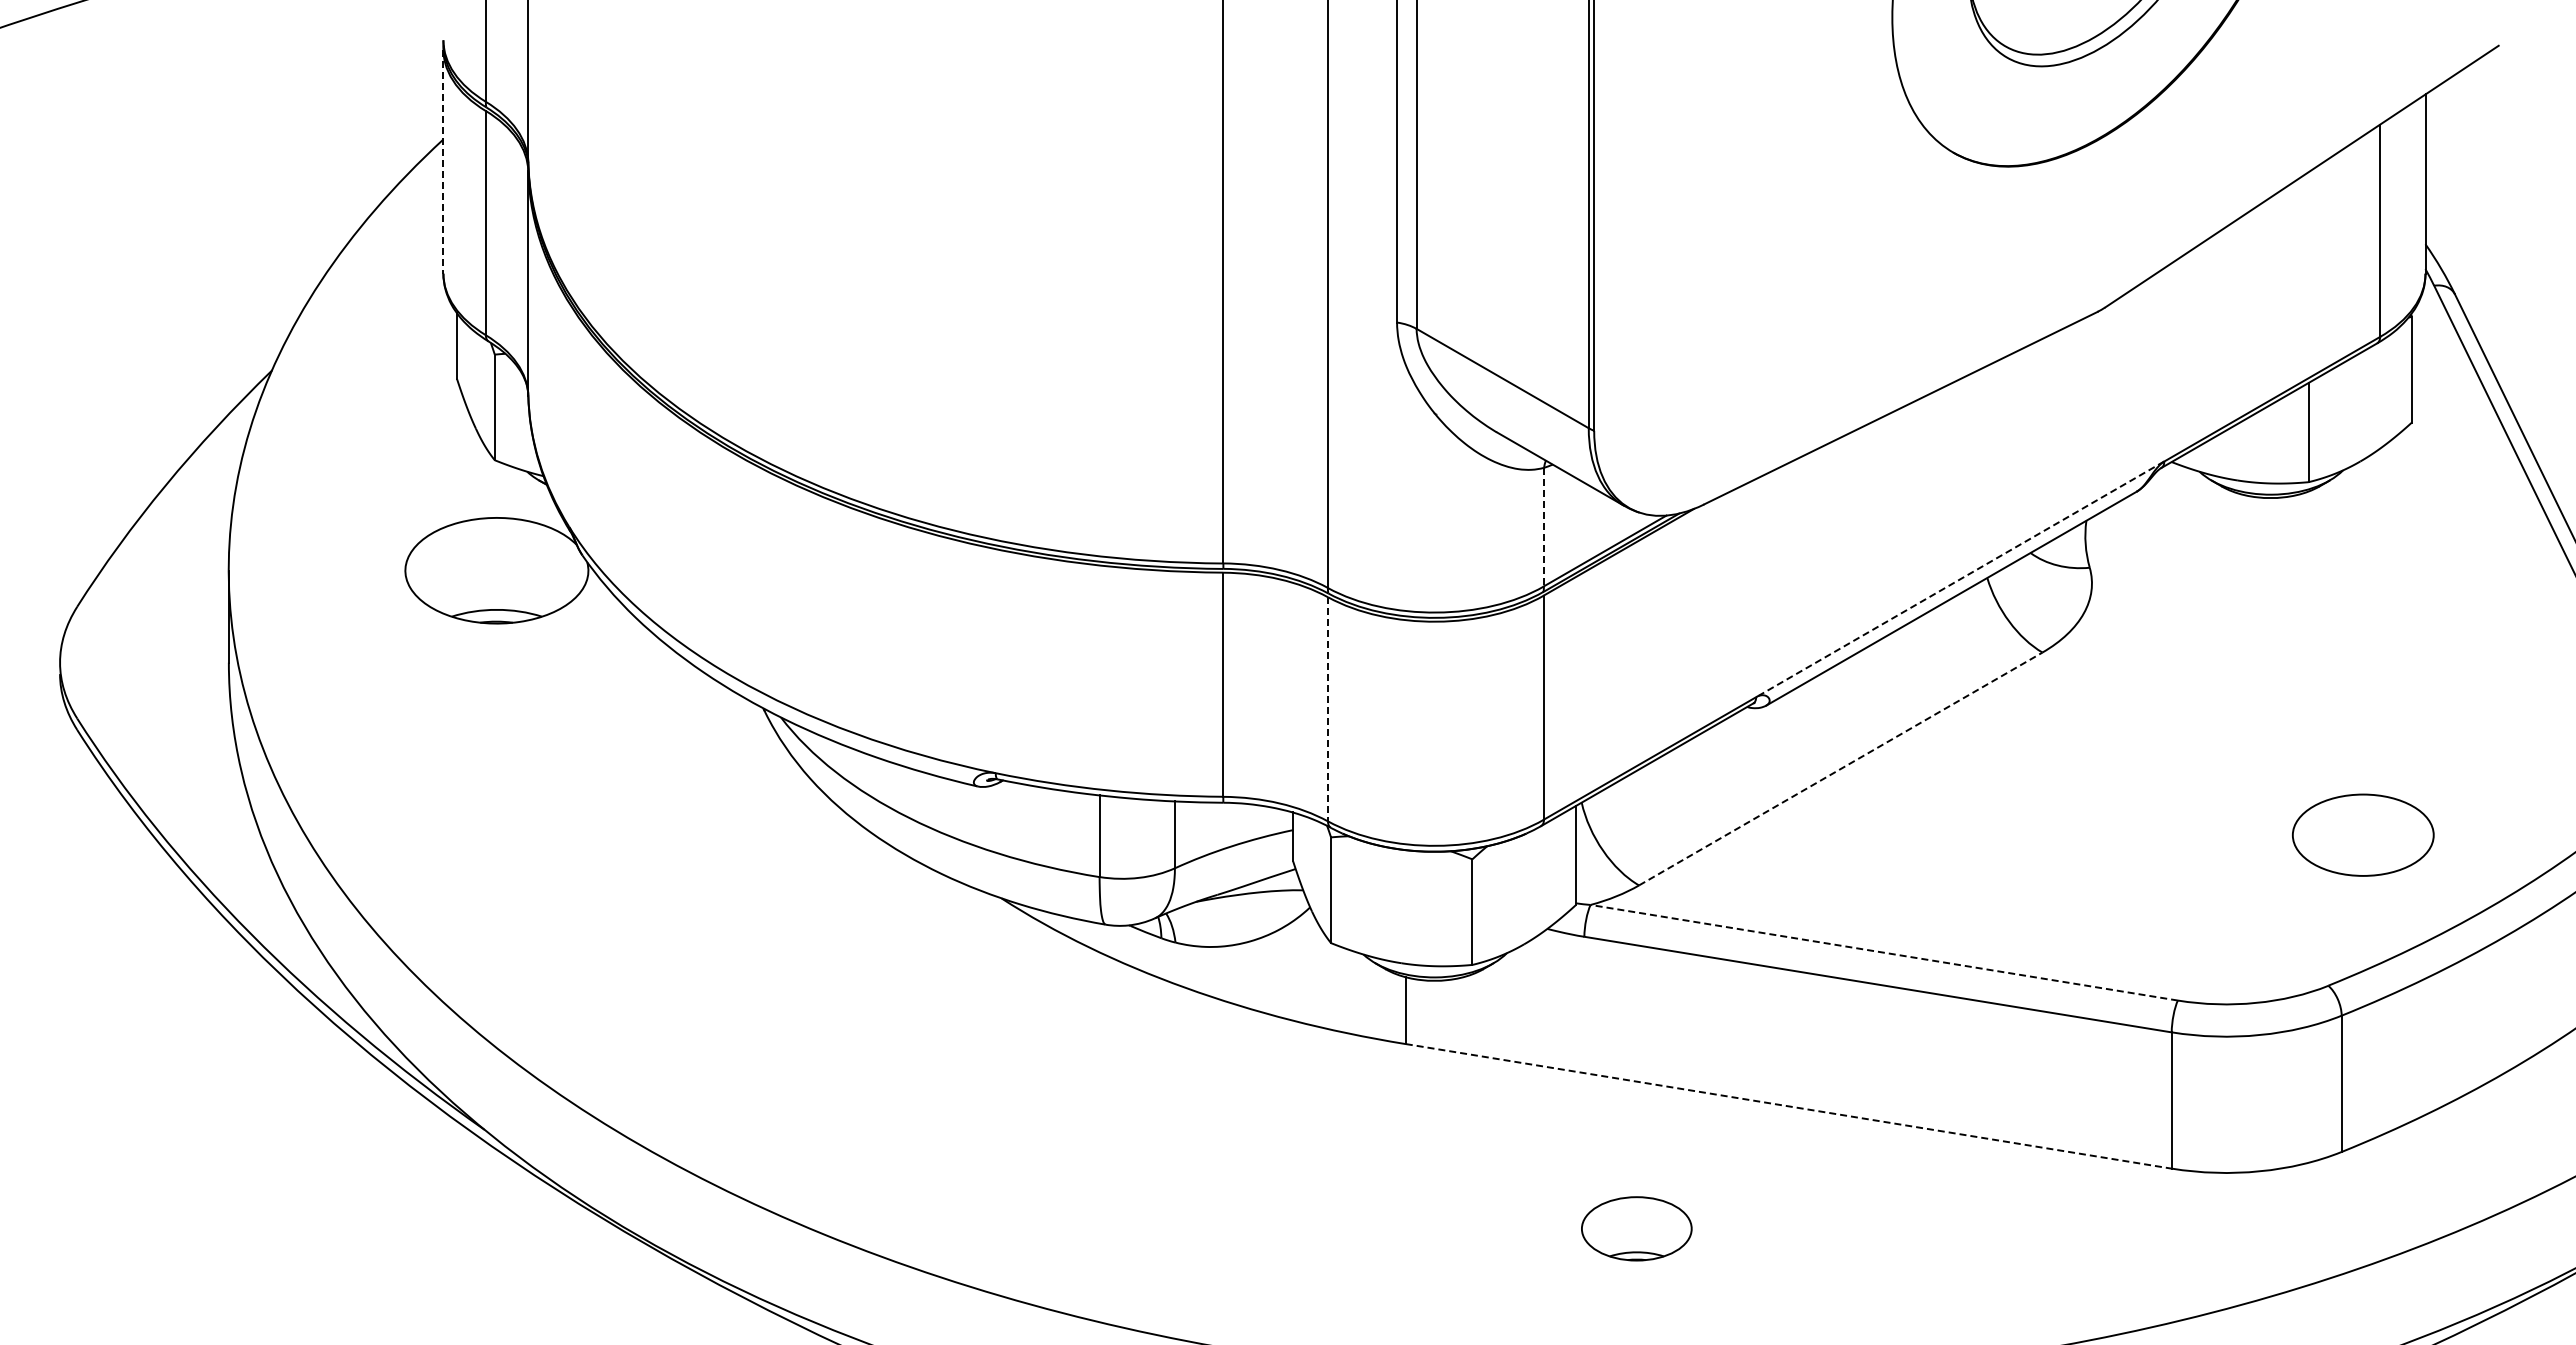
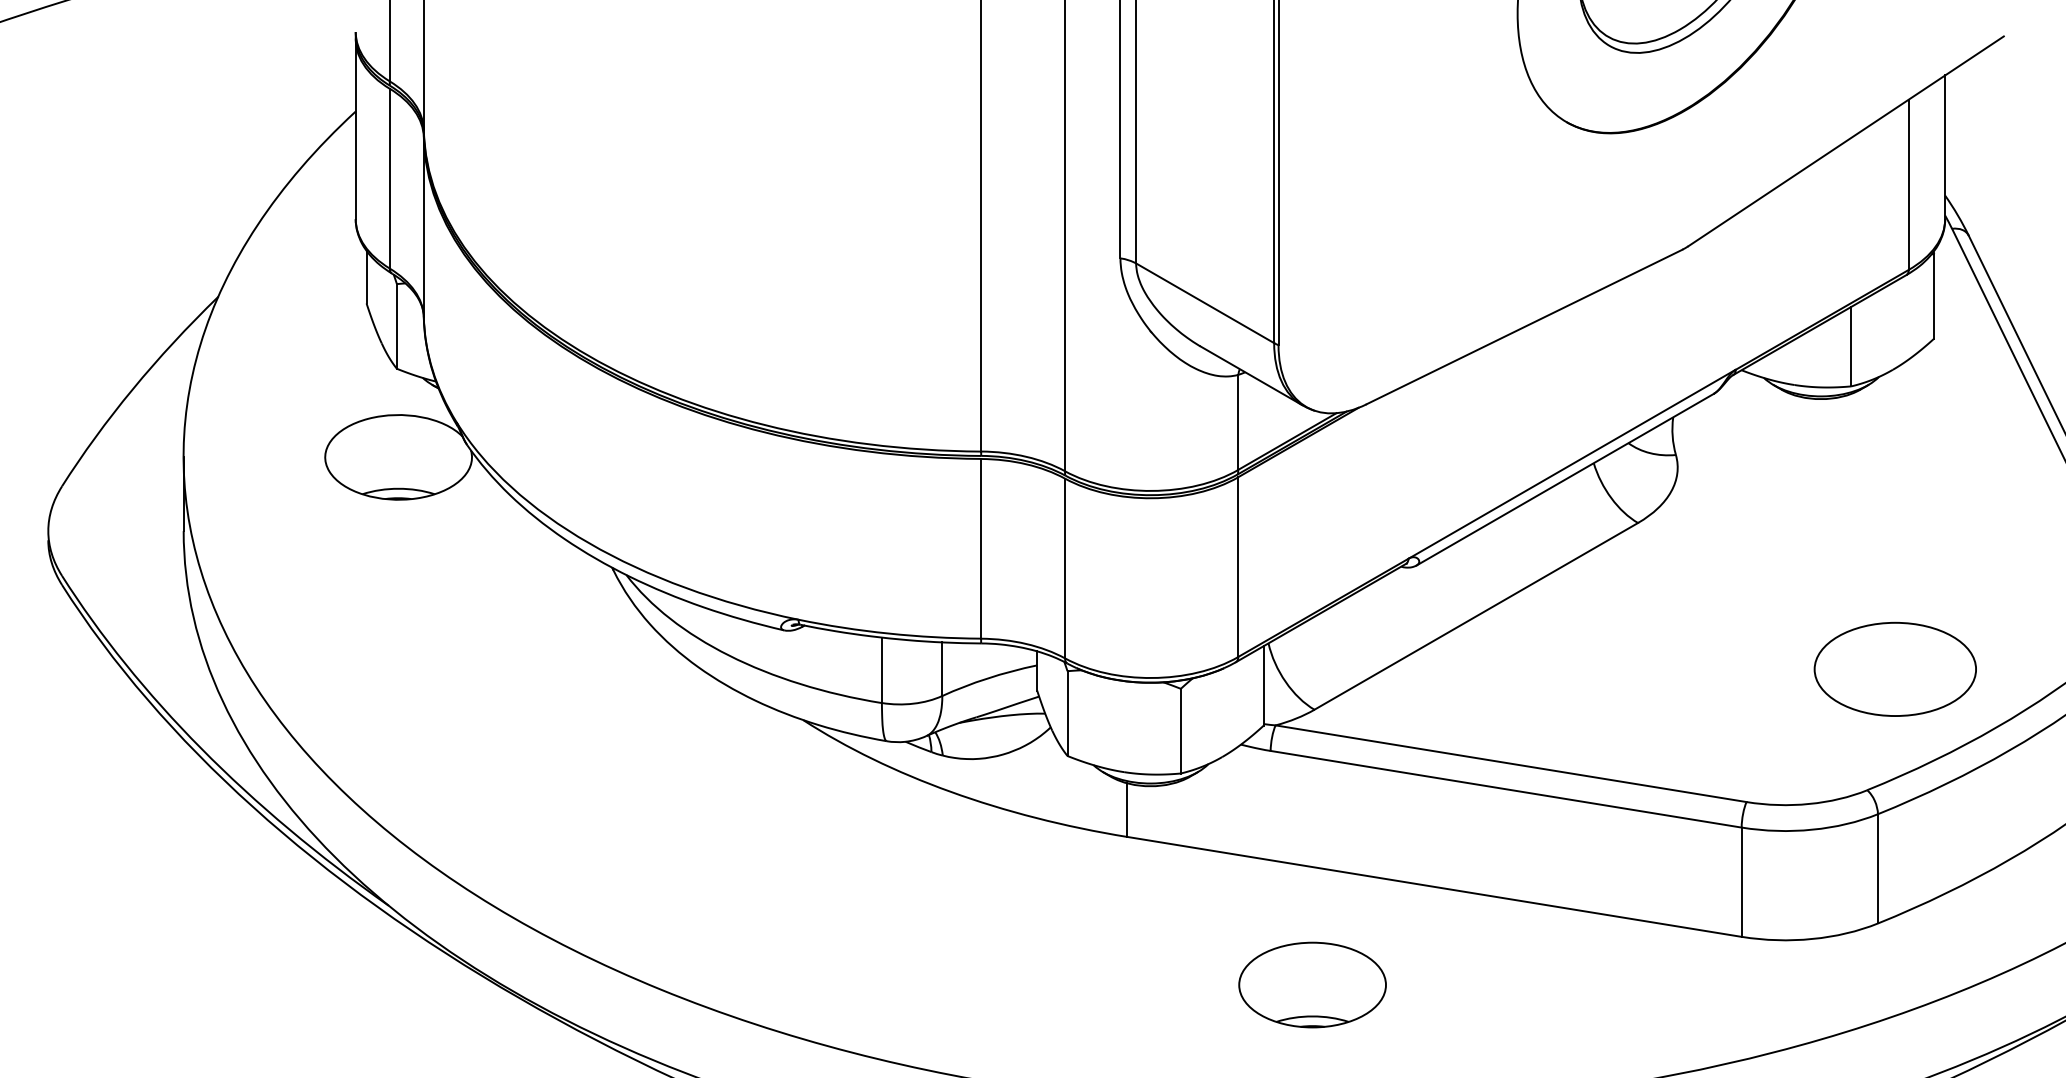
line: (443, 162) -> (355, 130), dashed -> solid
line: (1543, 527) -> (1237, 422), dashed -> solid
line: (1960, 579) -> (1572, 464), dashed -> solid
line: (1327, 709) -> (1064, 568), dashed -> solid
line: (1840, 768) -> (1476, 615), dashed -> solid
part: (2362, 835) -> (1894, 669), size x1.43
line: (1884, 952) -> (1511, 763), dashed -> solid
line: (1788, 1106) -> (1434, 887), dashed -> solid
part: (1636, 1228) -> (1312, 984), size x1.67

